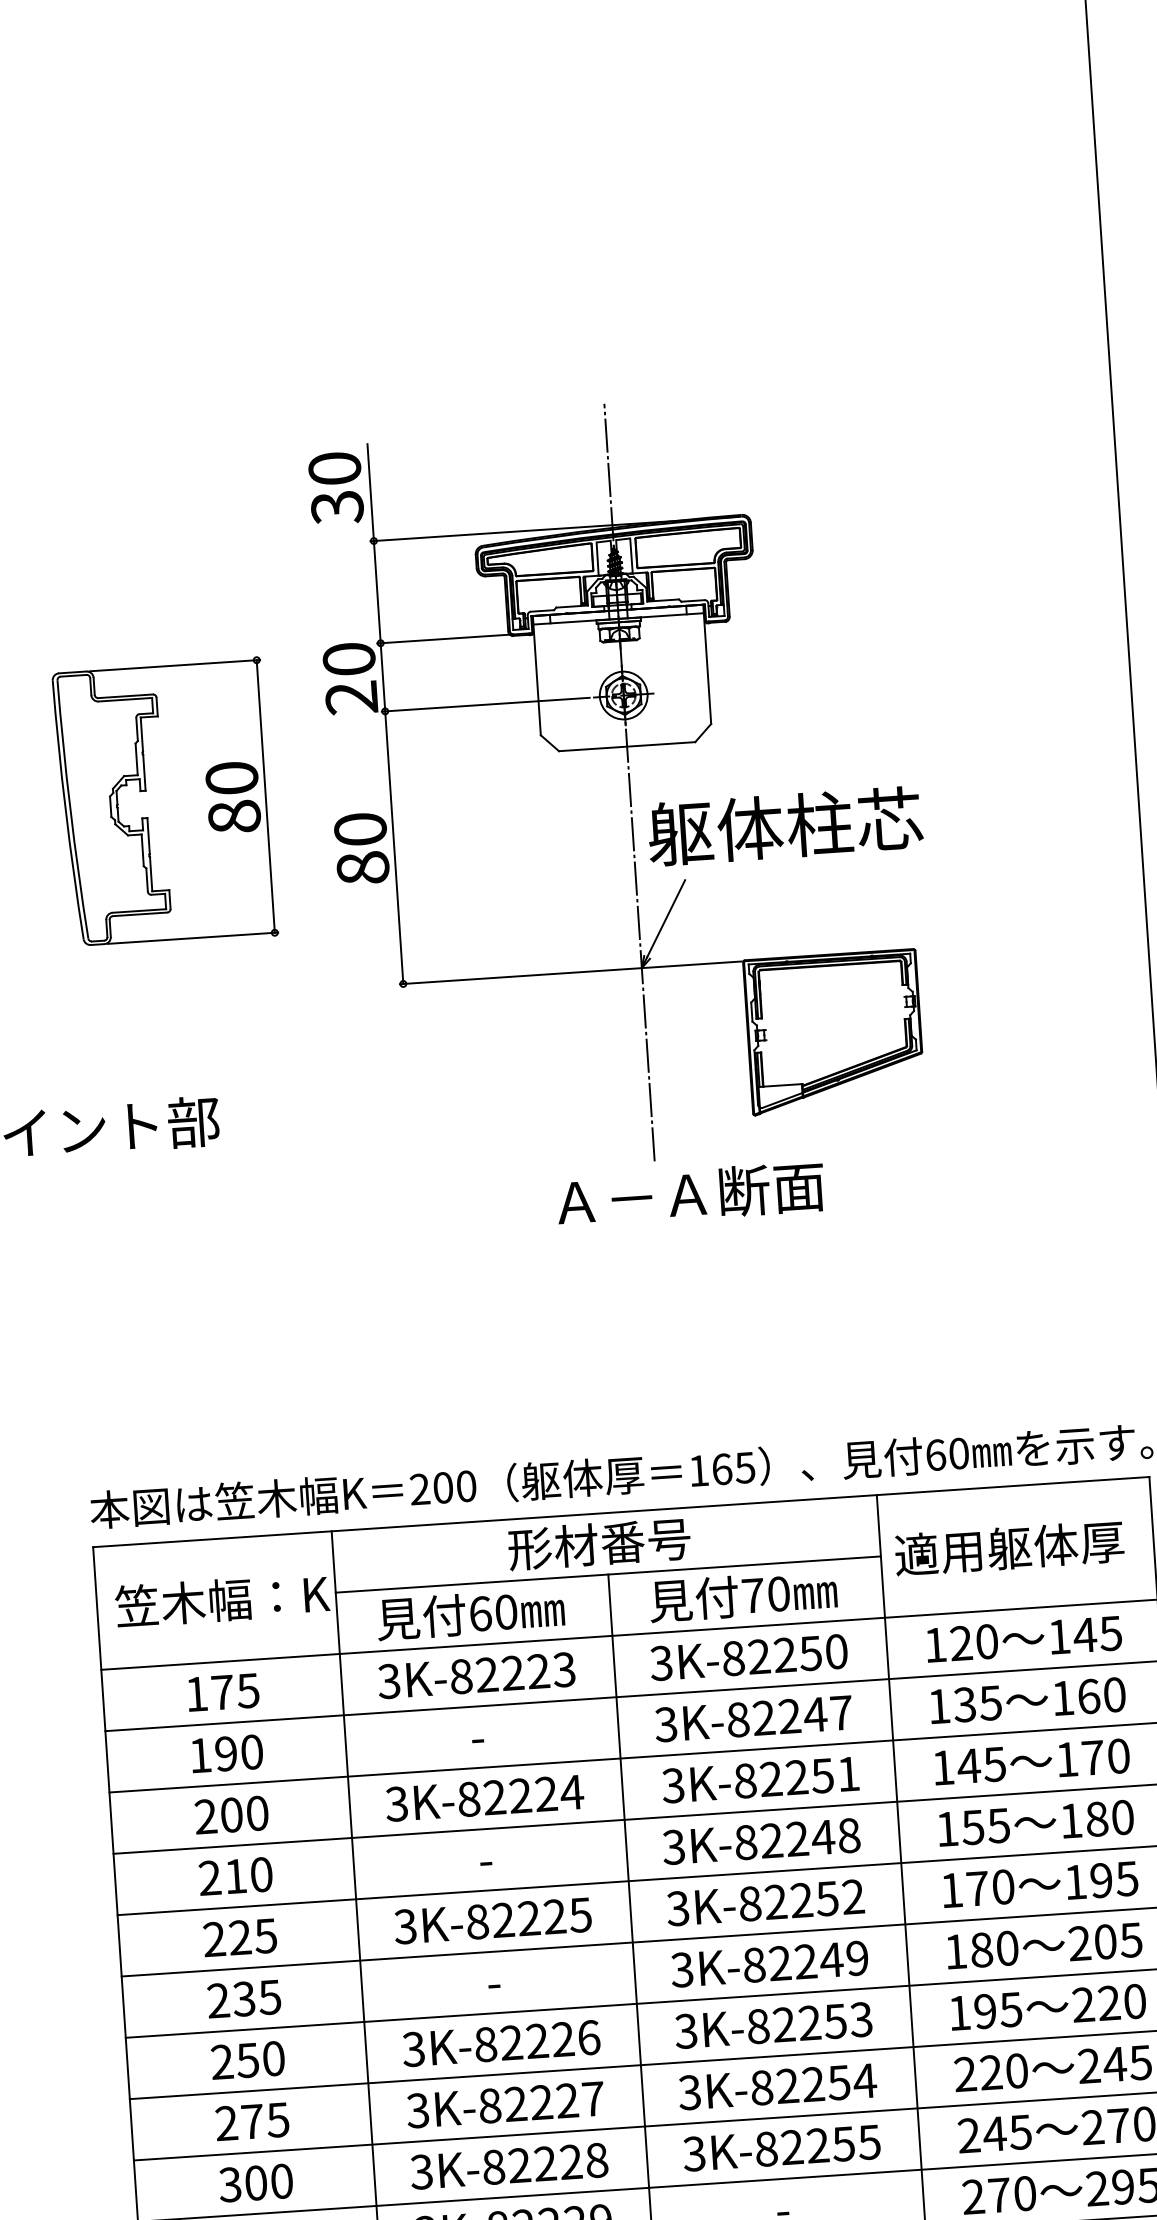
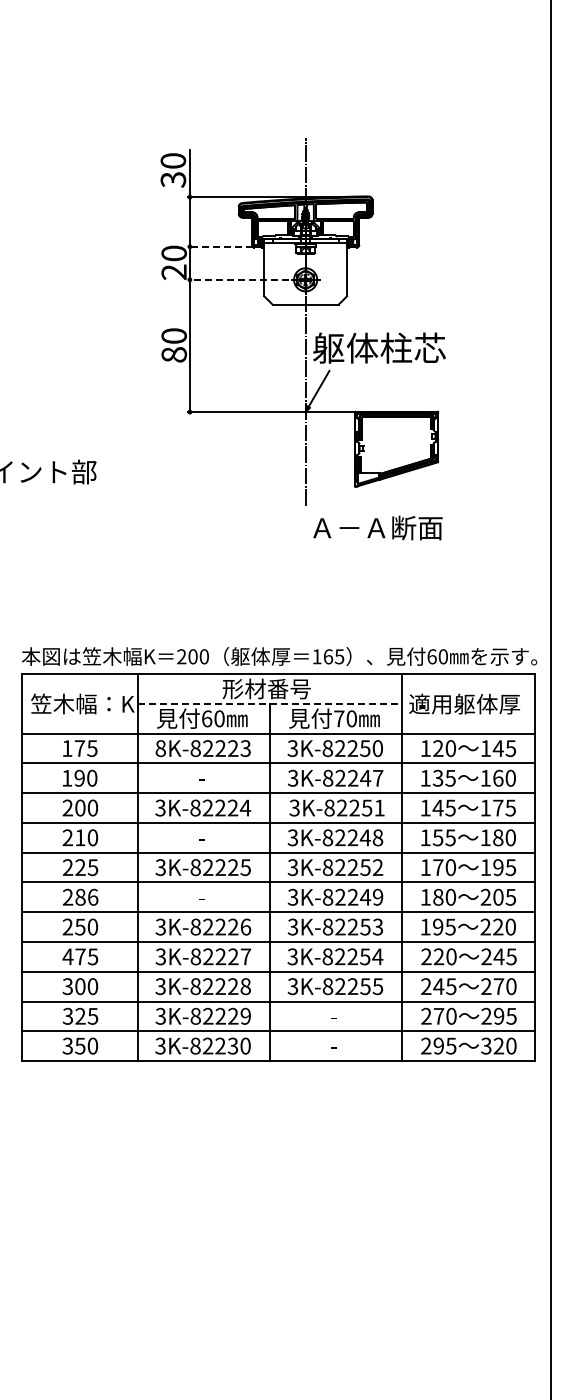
line: (443, 638) -> (220, 246), solid -> dashed
line: (485, 704) -> (238, 279), solid -> dashed
part: (164, 801) -> (80, 316), removed
text: (689, 1193) -> (377, 527), moved
line: (609, 1573) -> (270, 703), solid -> dashed
text: (388, 1681) -> (160, 748), 3K-82223 -> 8K-82223
text: (1118, 1755) -> (510, 807), 170 -> 175
text: (256, 1996) -> (86, 896), 235 -> 286
text: (225, 2122) -> (67, 956), 275 -> 475

